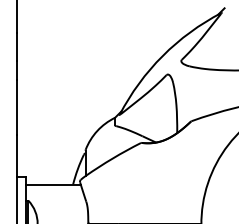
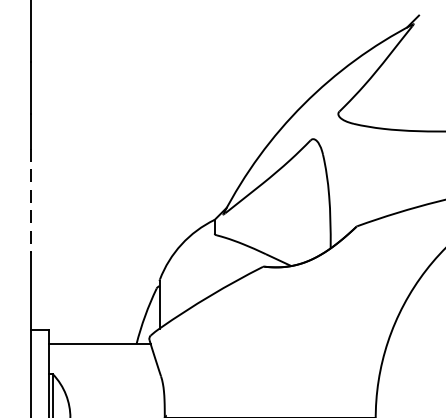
line: (16, 107) -> (30, 200), solid -> dashed

